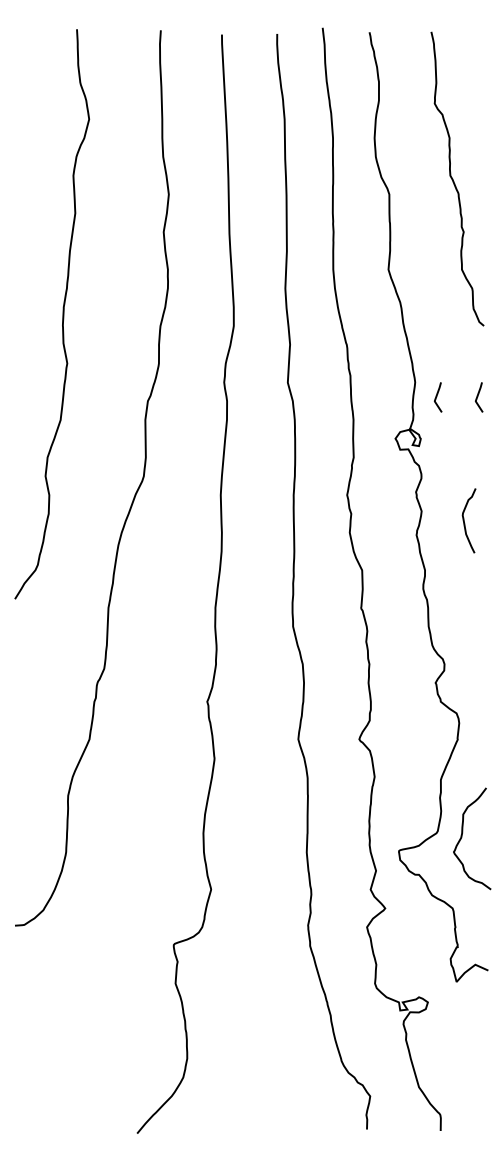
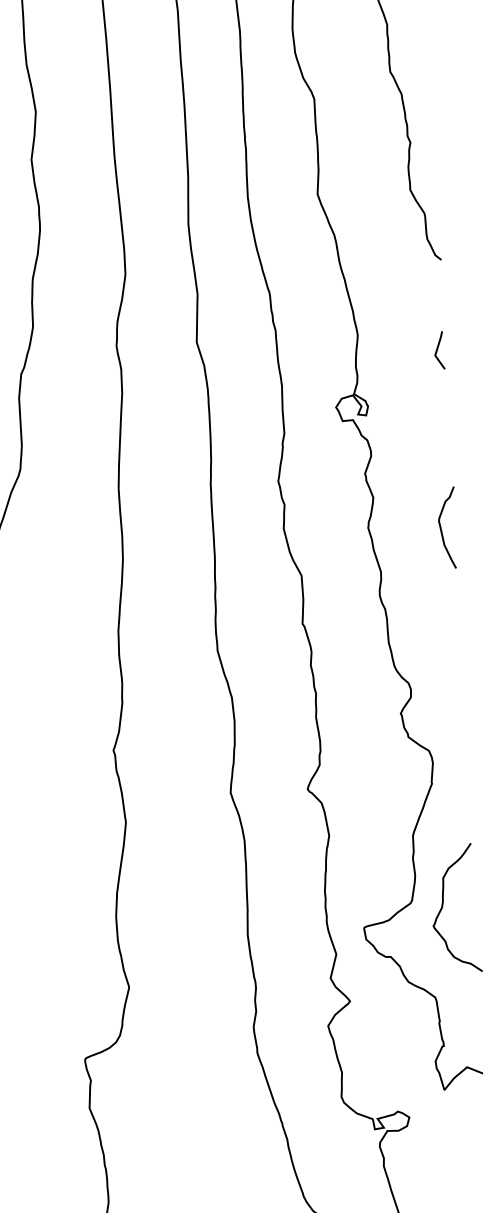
curve: (437, 396) -> (386, 351), removed
curve: (464, 520) -> (441, 527), moved

